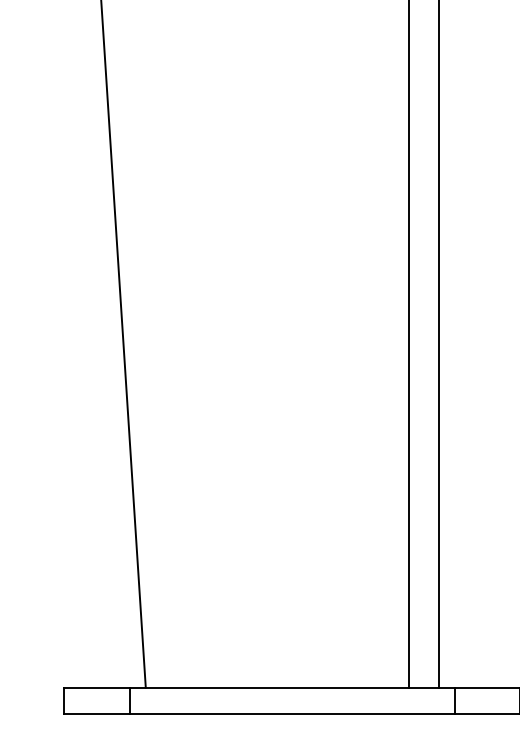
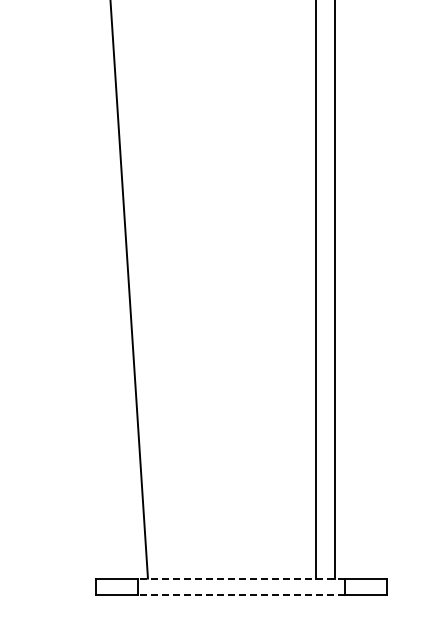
line: (292, 687) -> (241, 578), solid -> dashed
line: (292, 714) -> (241, 595), solid -> dashed

